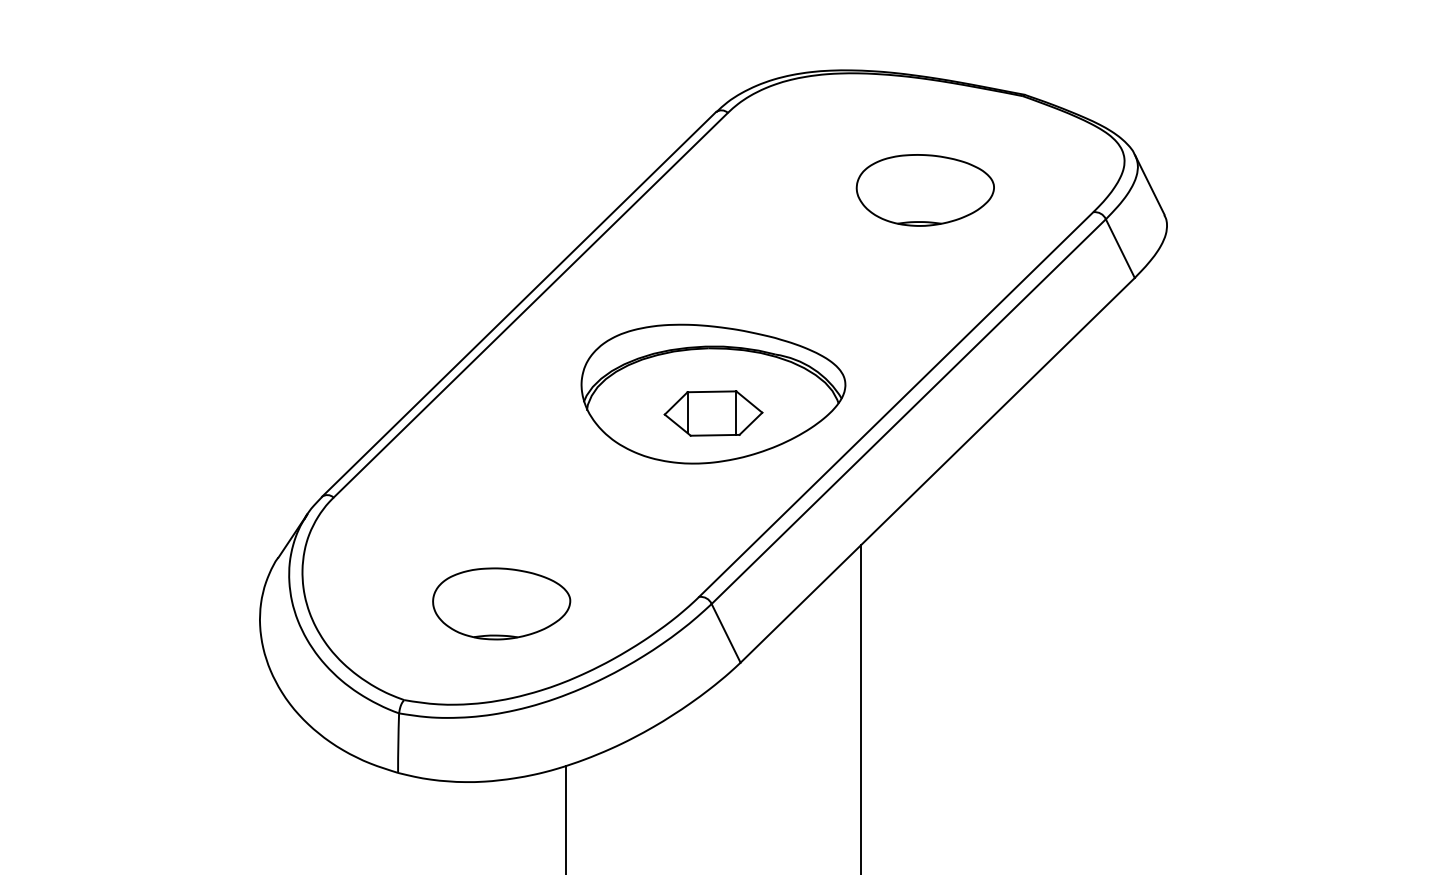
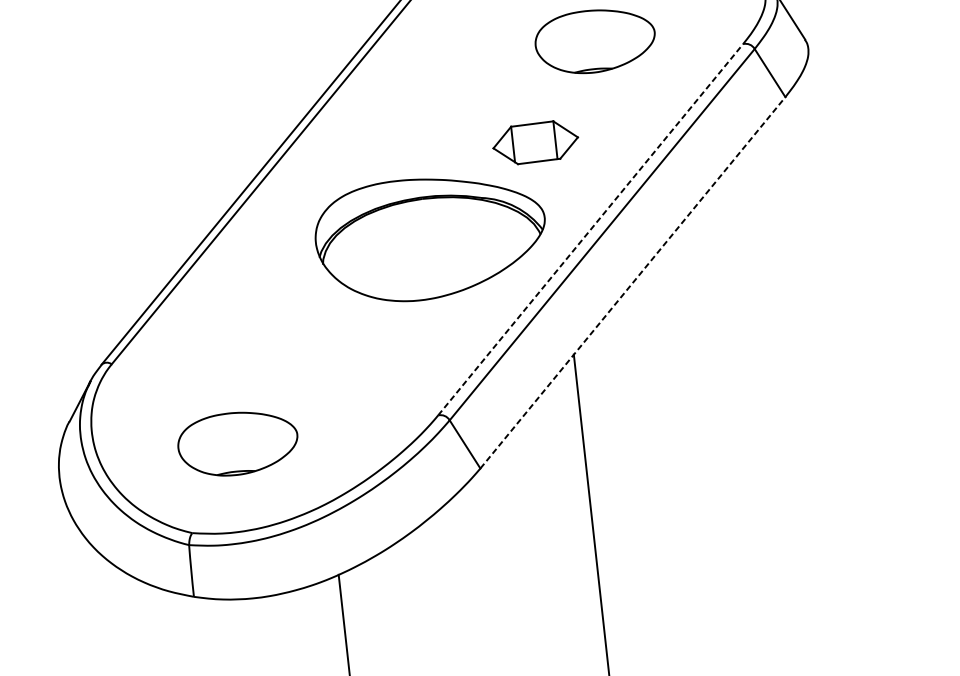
line: (896, 404) -> (590, 229), solid -> dashed
part: (713, 413) -> (535, 142), moved
line: (938, 470) -> (633, 282), solid -> dashed
part: (501, 603) -> (237, 443), moved

